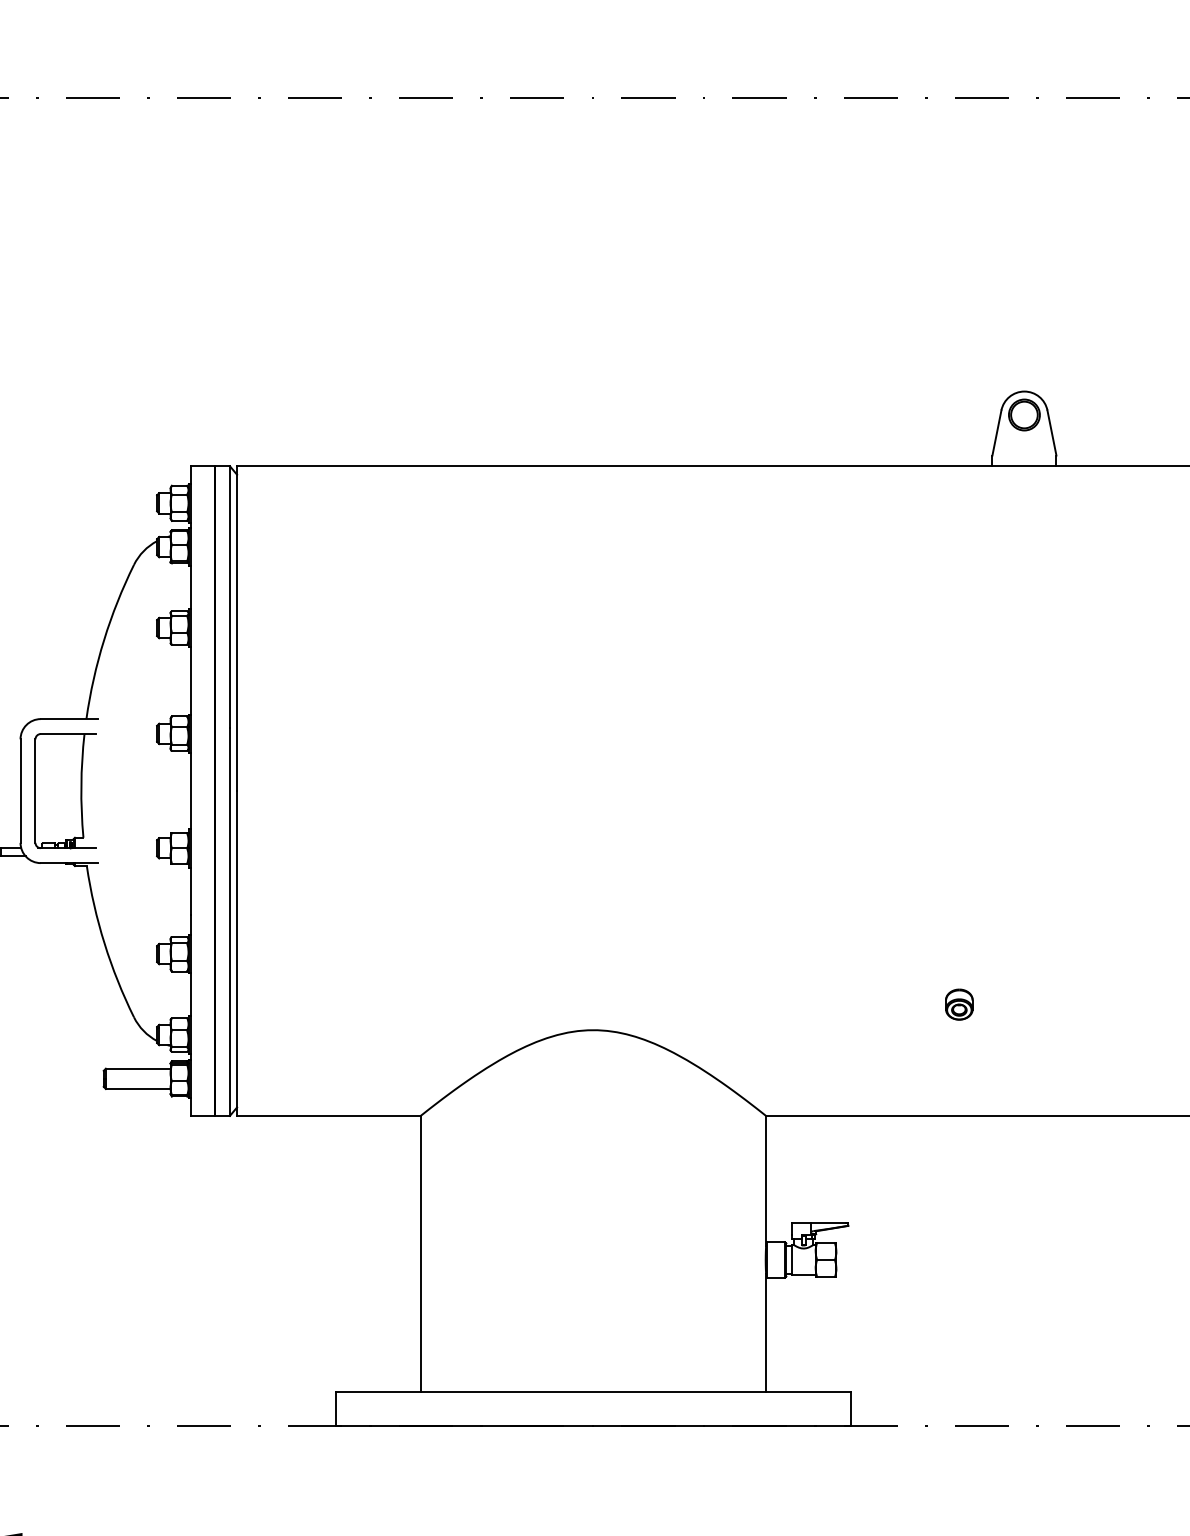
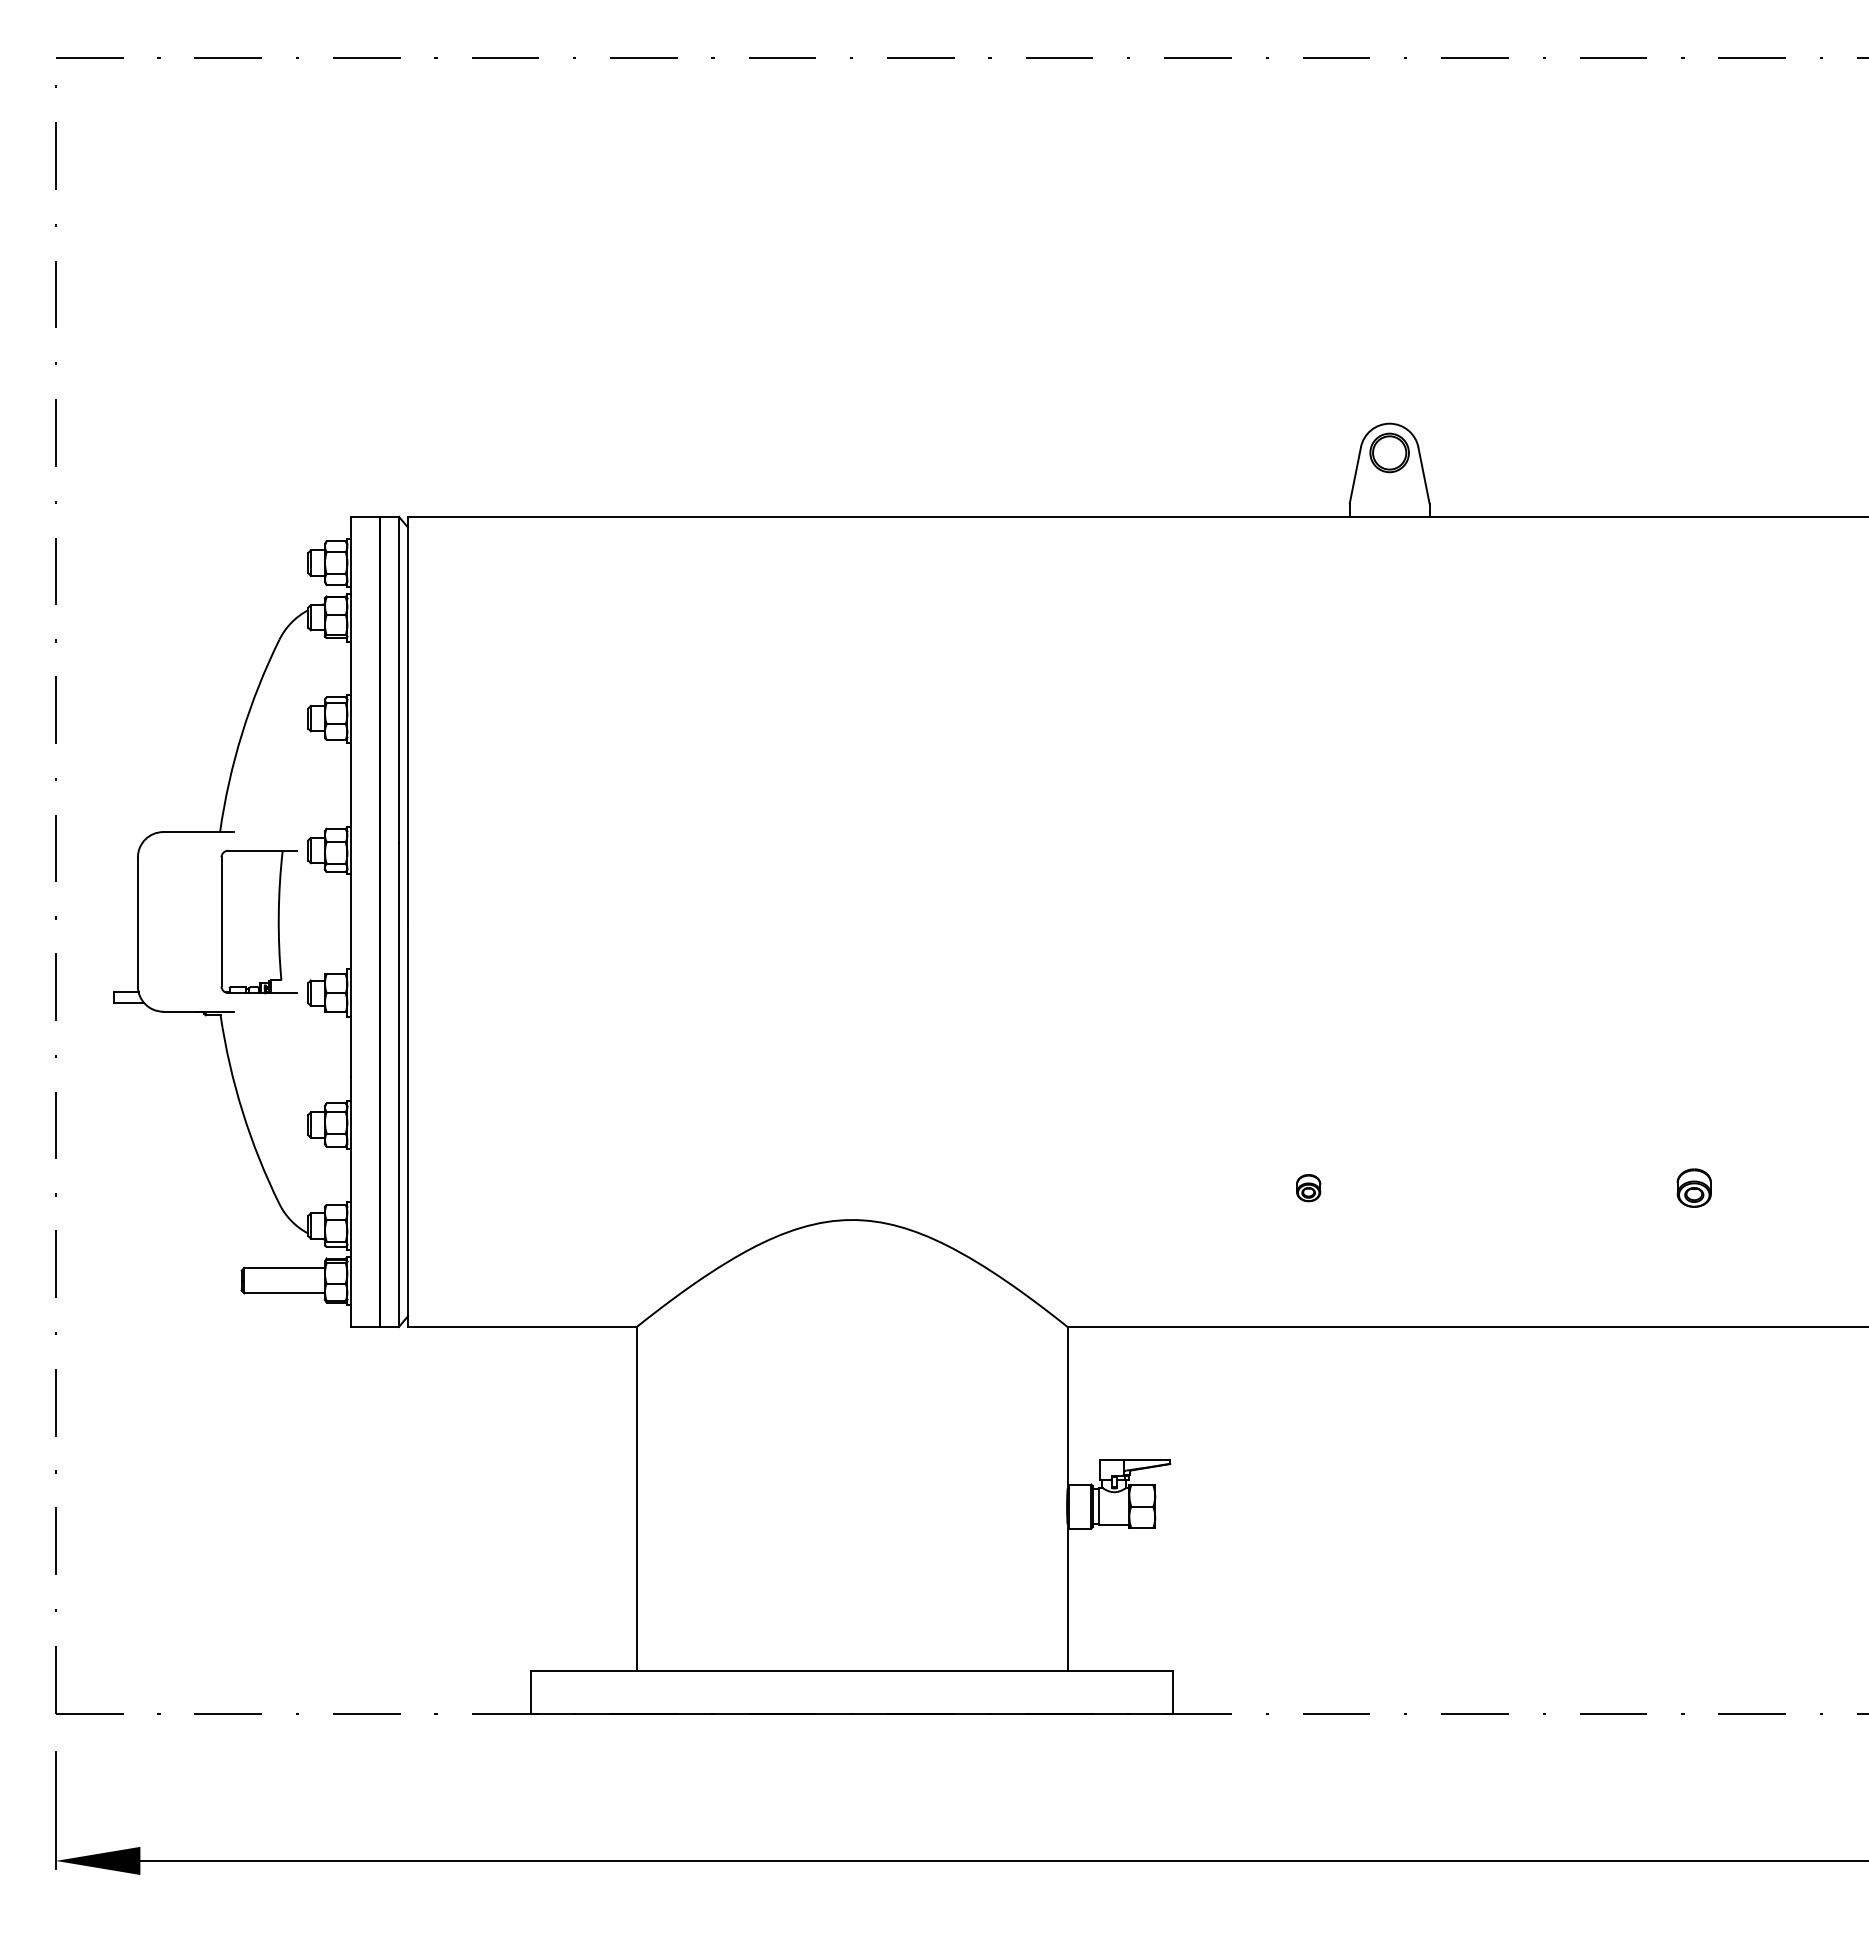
part: (65, 790) -> (258, 921), moved
part: (959, 1004) -> (1308, 1187), size x0.7

